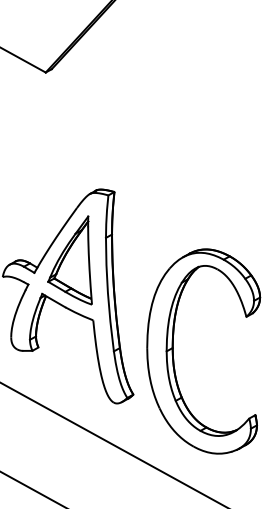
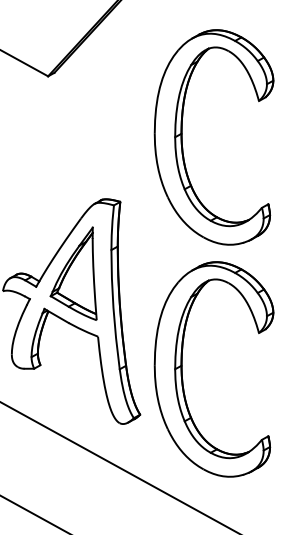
part: (173, 130) -> (182, 137), added

